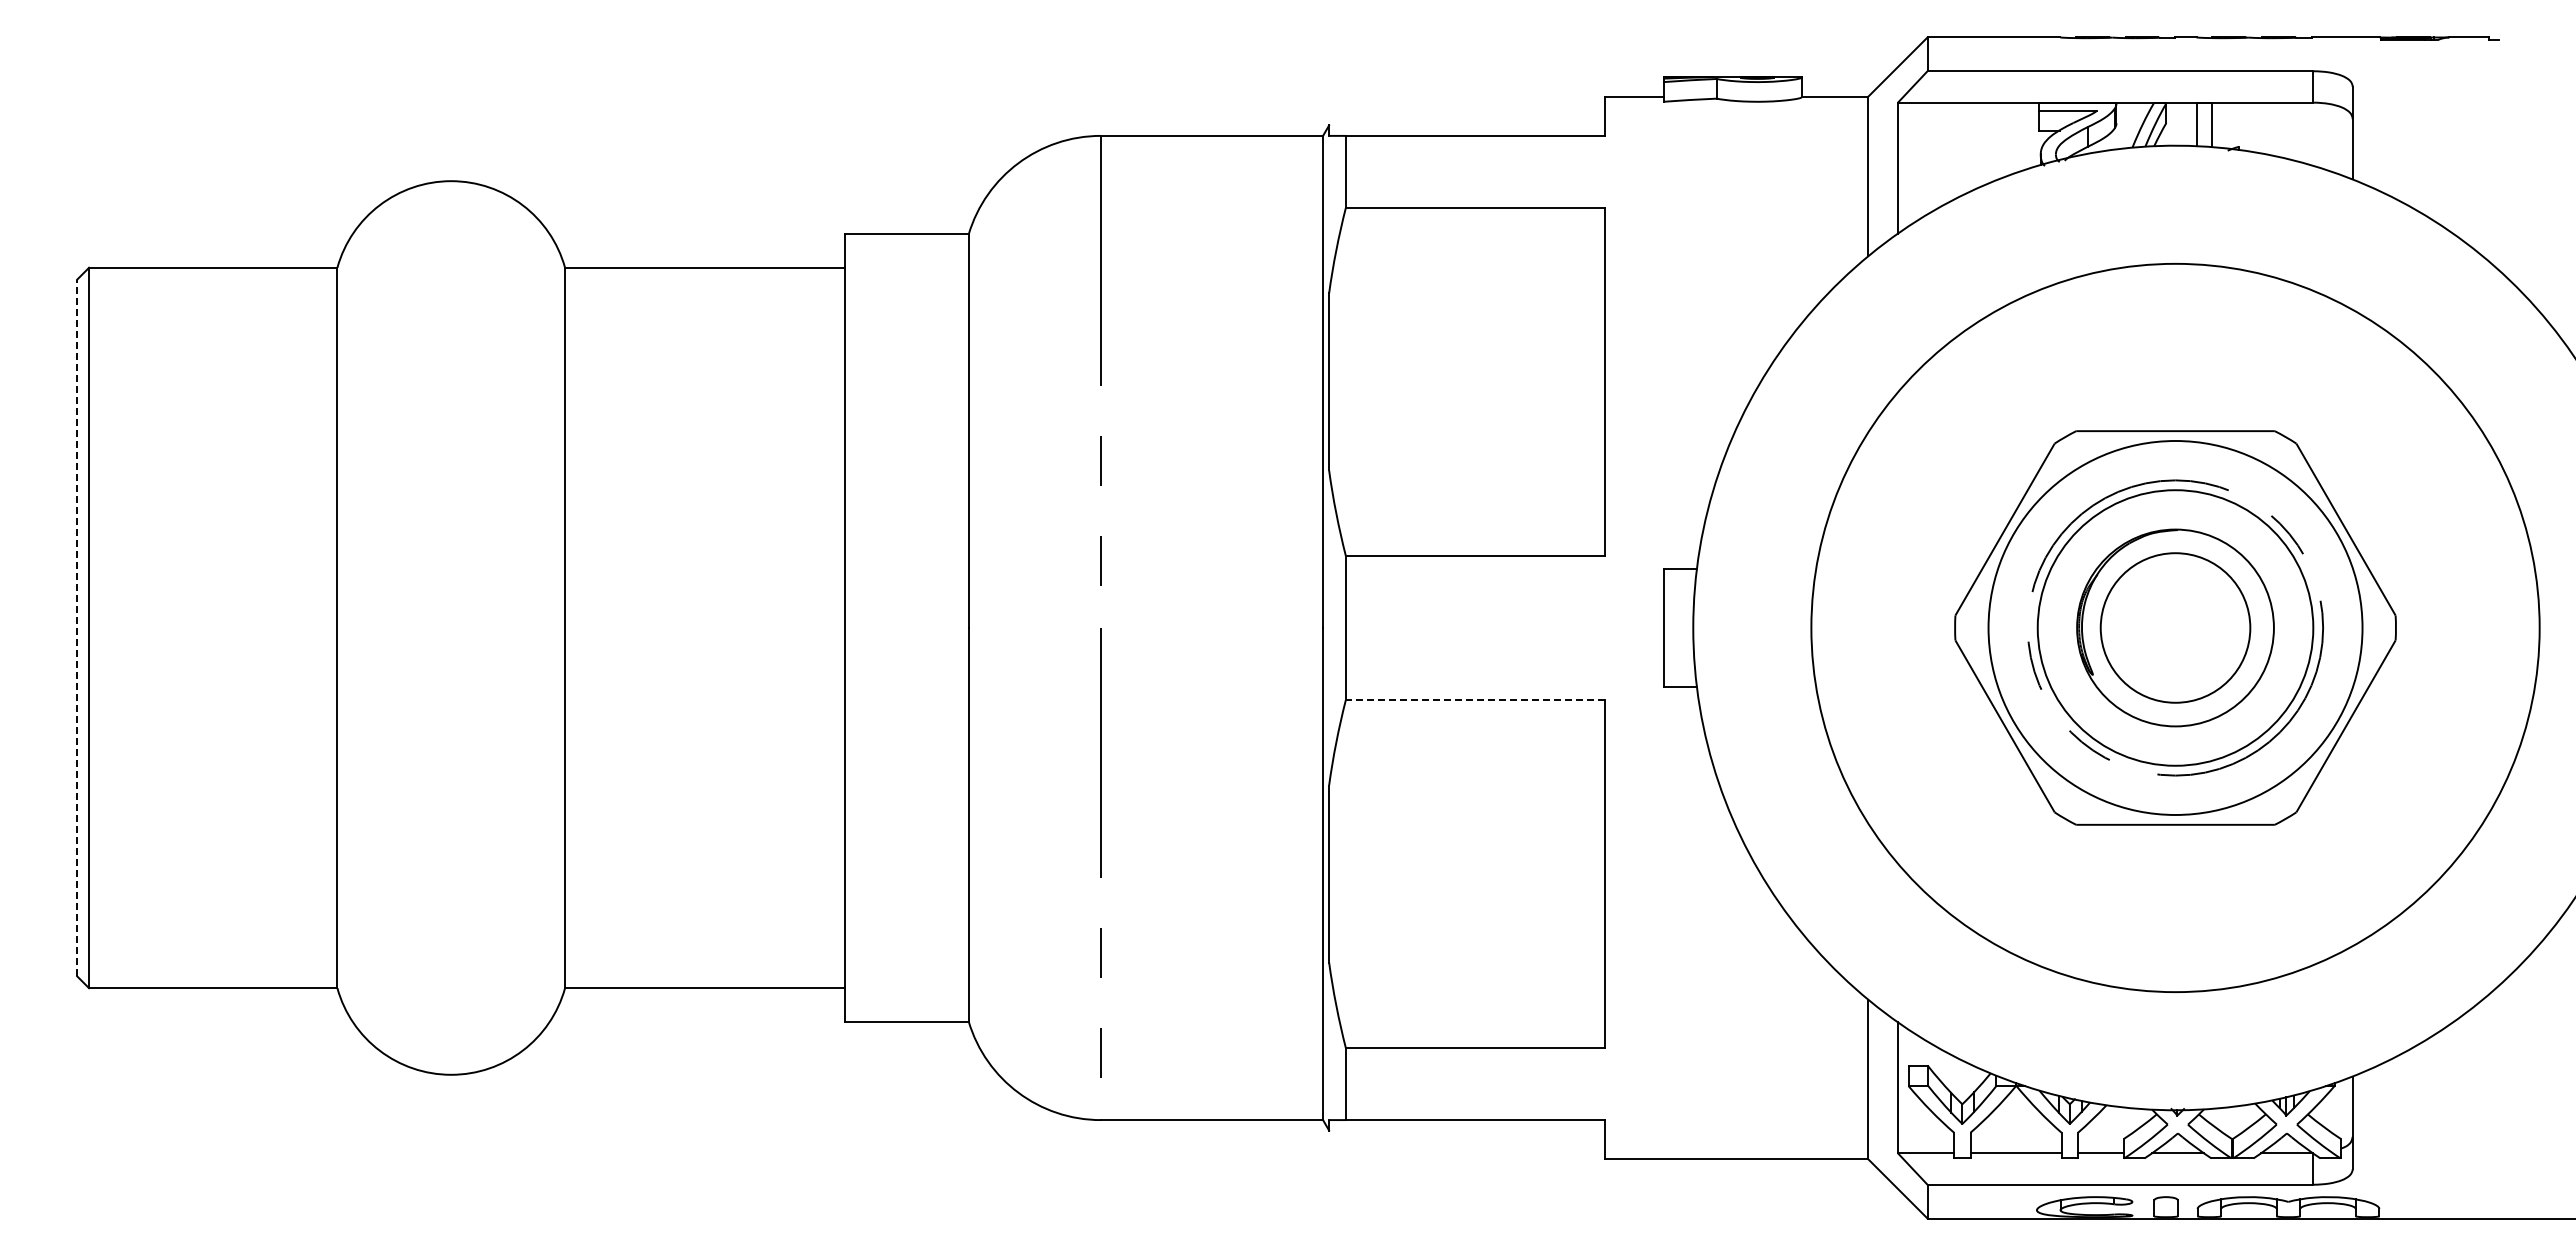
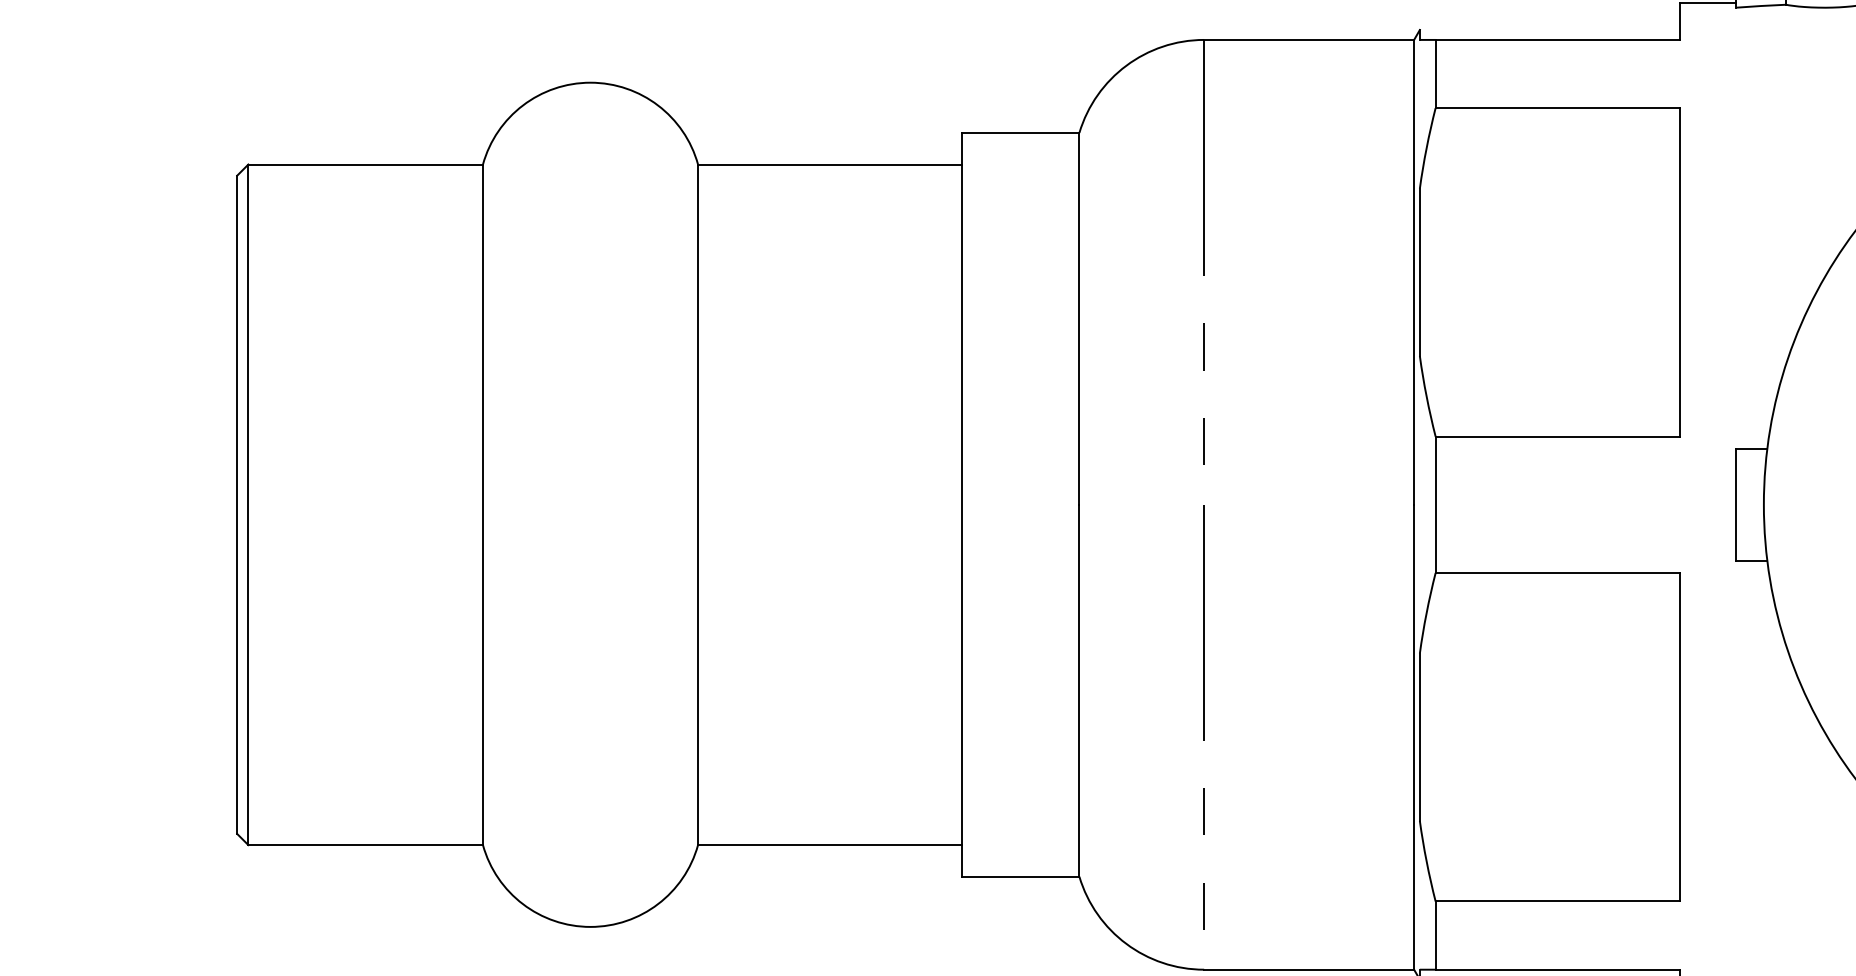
line: (77, 627) -> (237, 504), dashed -> solid
line: (1474, 700) -> (1557, 573), dashed -> solid

